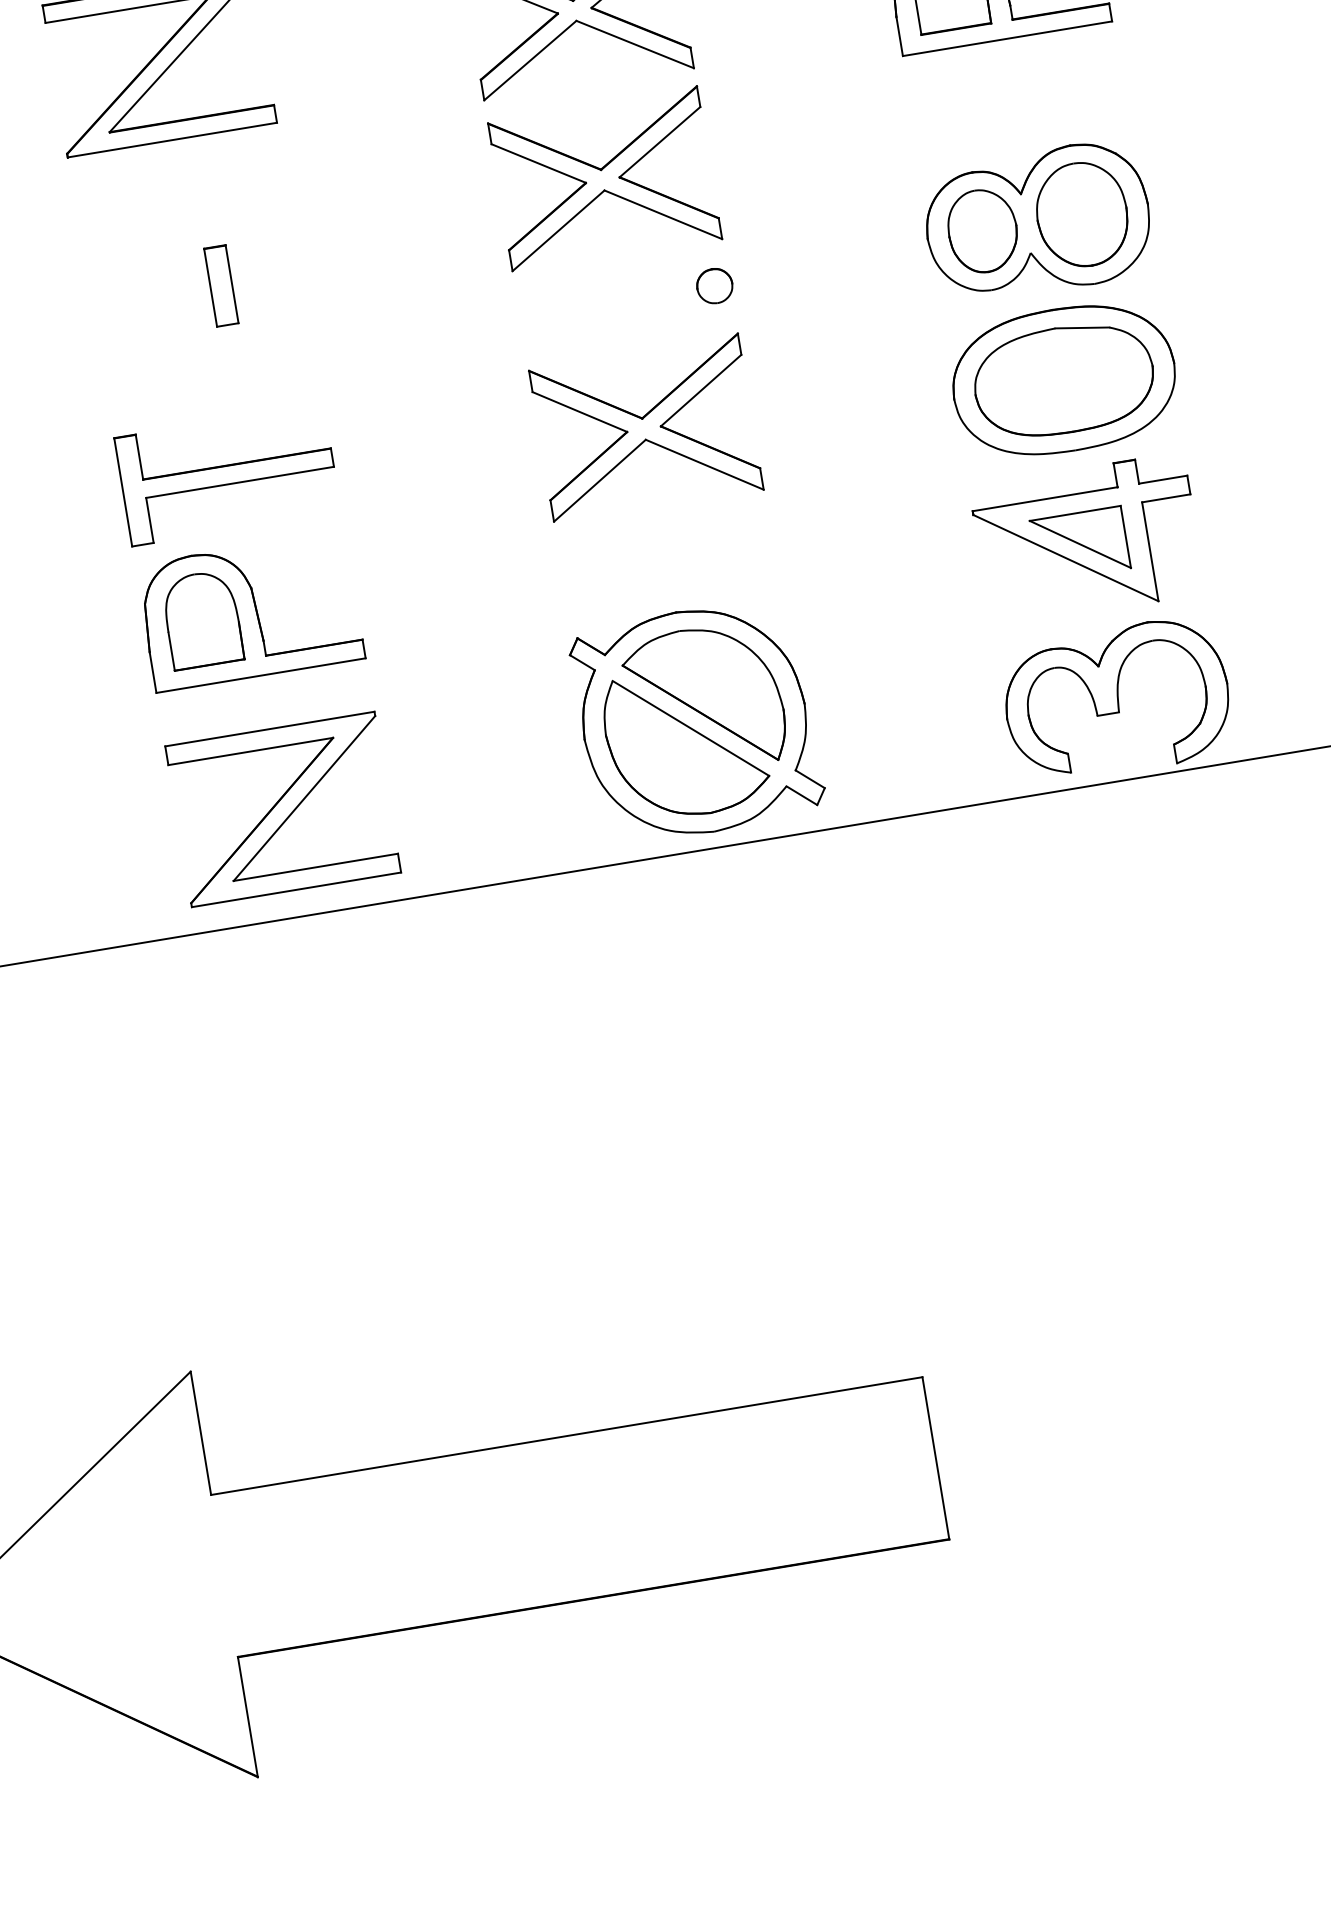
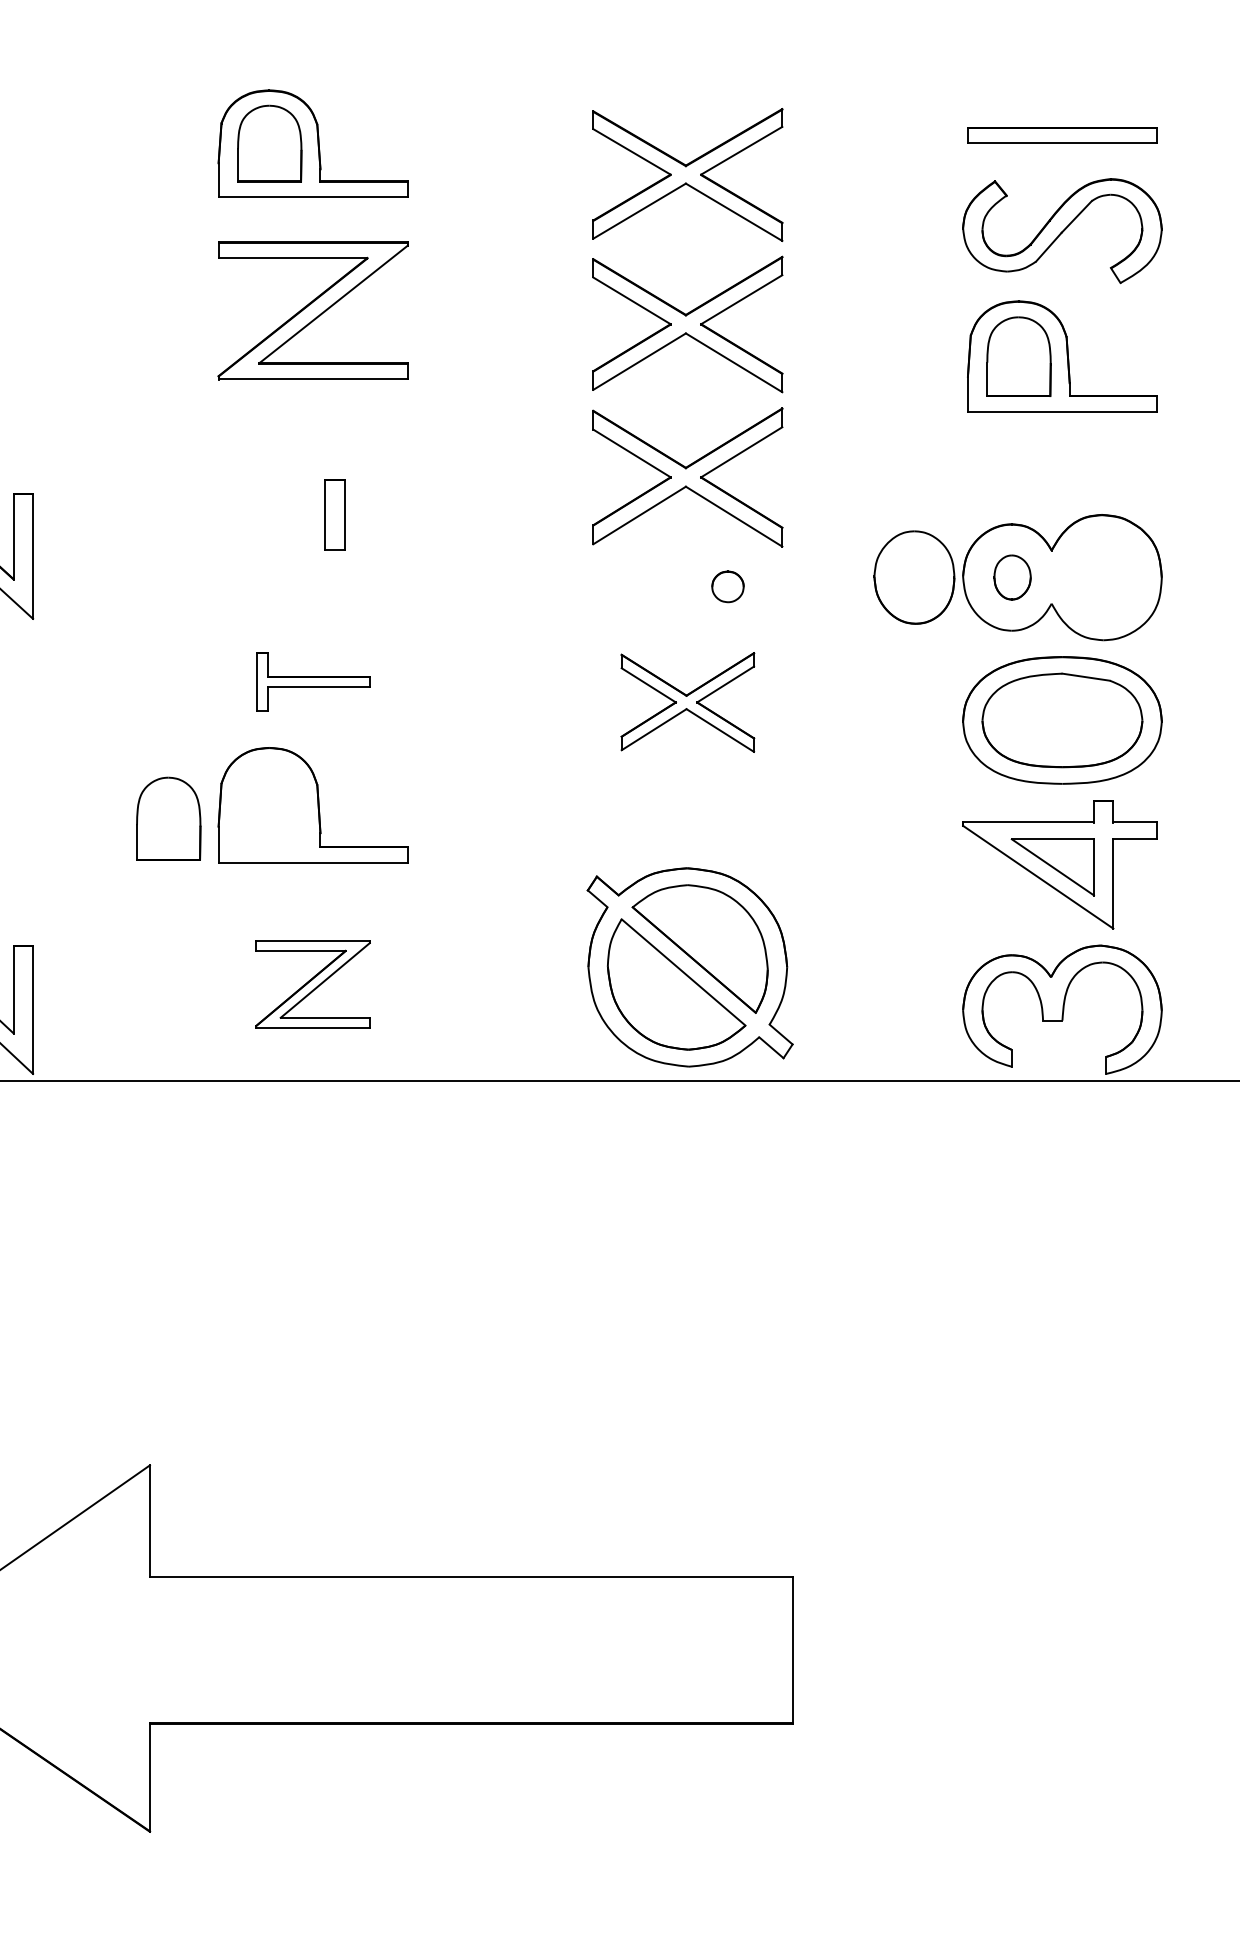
part: (1082, 214) -> (914, 577), moved
part: (982, 231) -> (1012, 577), size x0.6
part: (714, 285) -> (727, 586), moved
part: (645, 428) -> (687, 702), size x0.7
part: (228, 474) -> (313, 681), size x0.6
part: (202, 619) -> (168, 818), moved
part: (282, 809) -> (312, 984), size x0.6

